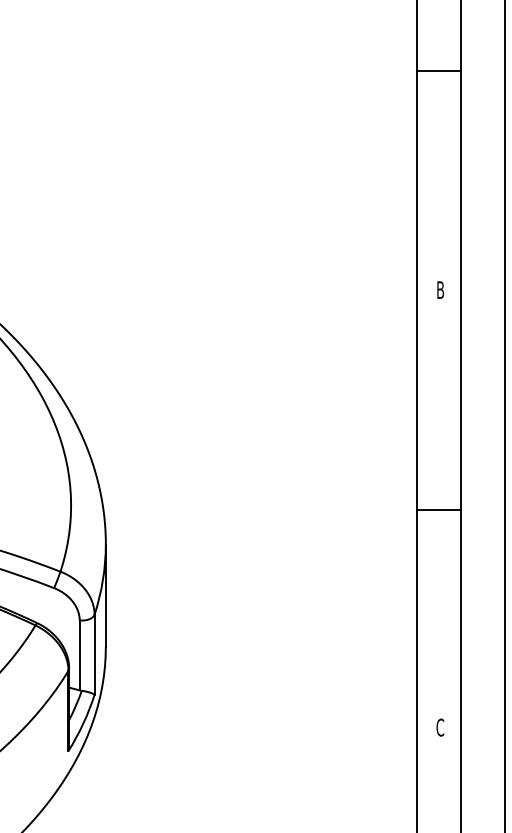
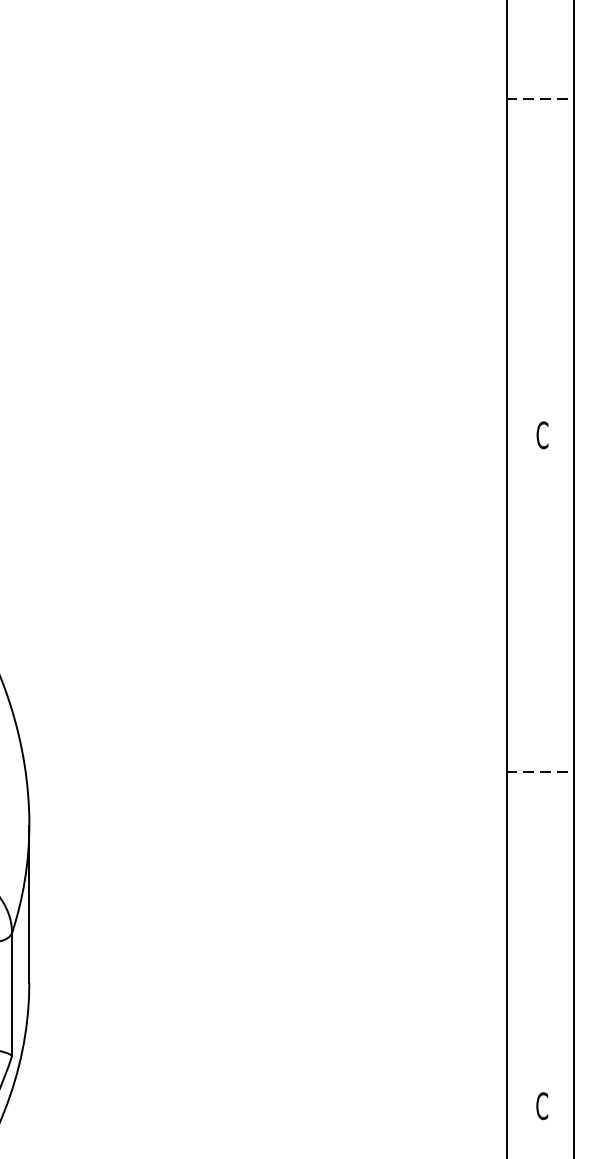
line: (439, 70) -> (540, 98), solid -> dashed
text: (440, 290) -> (542, 435), B -> C
line: (439, 509) -> (540, 771), solid -> dashed

